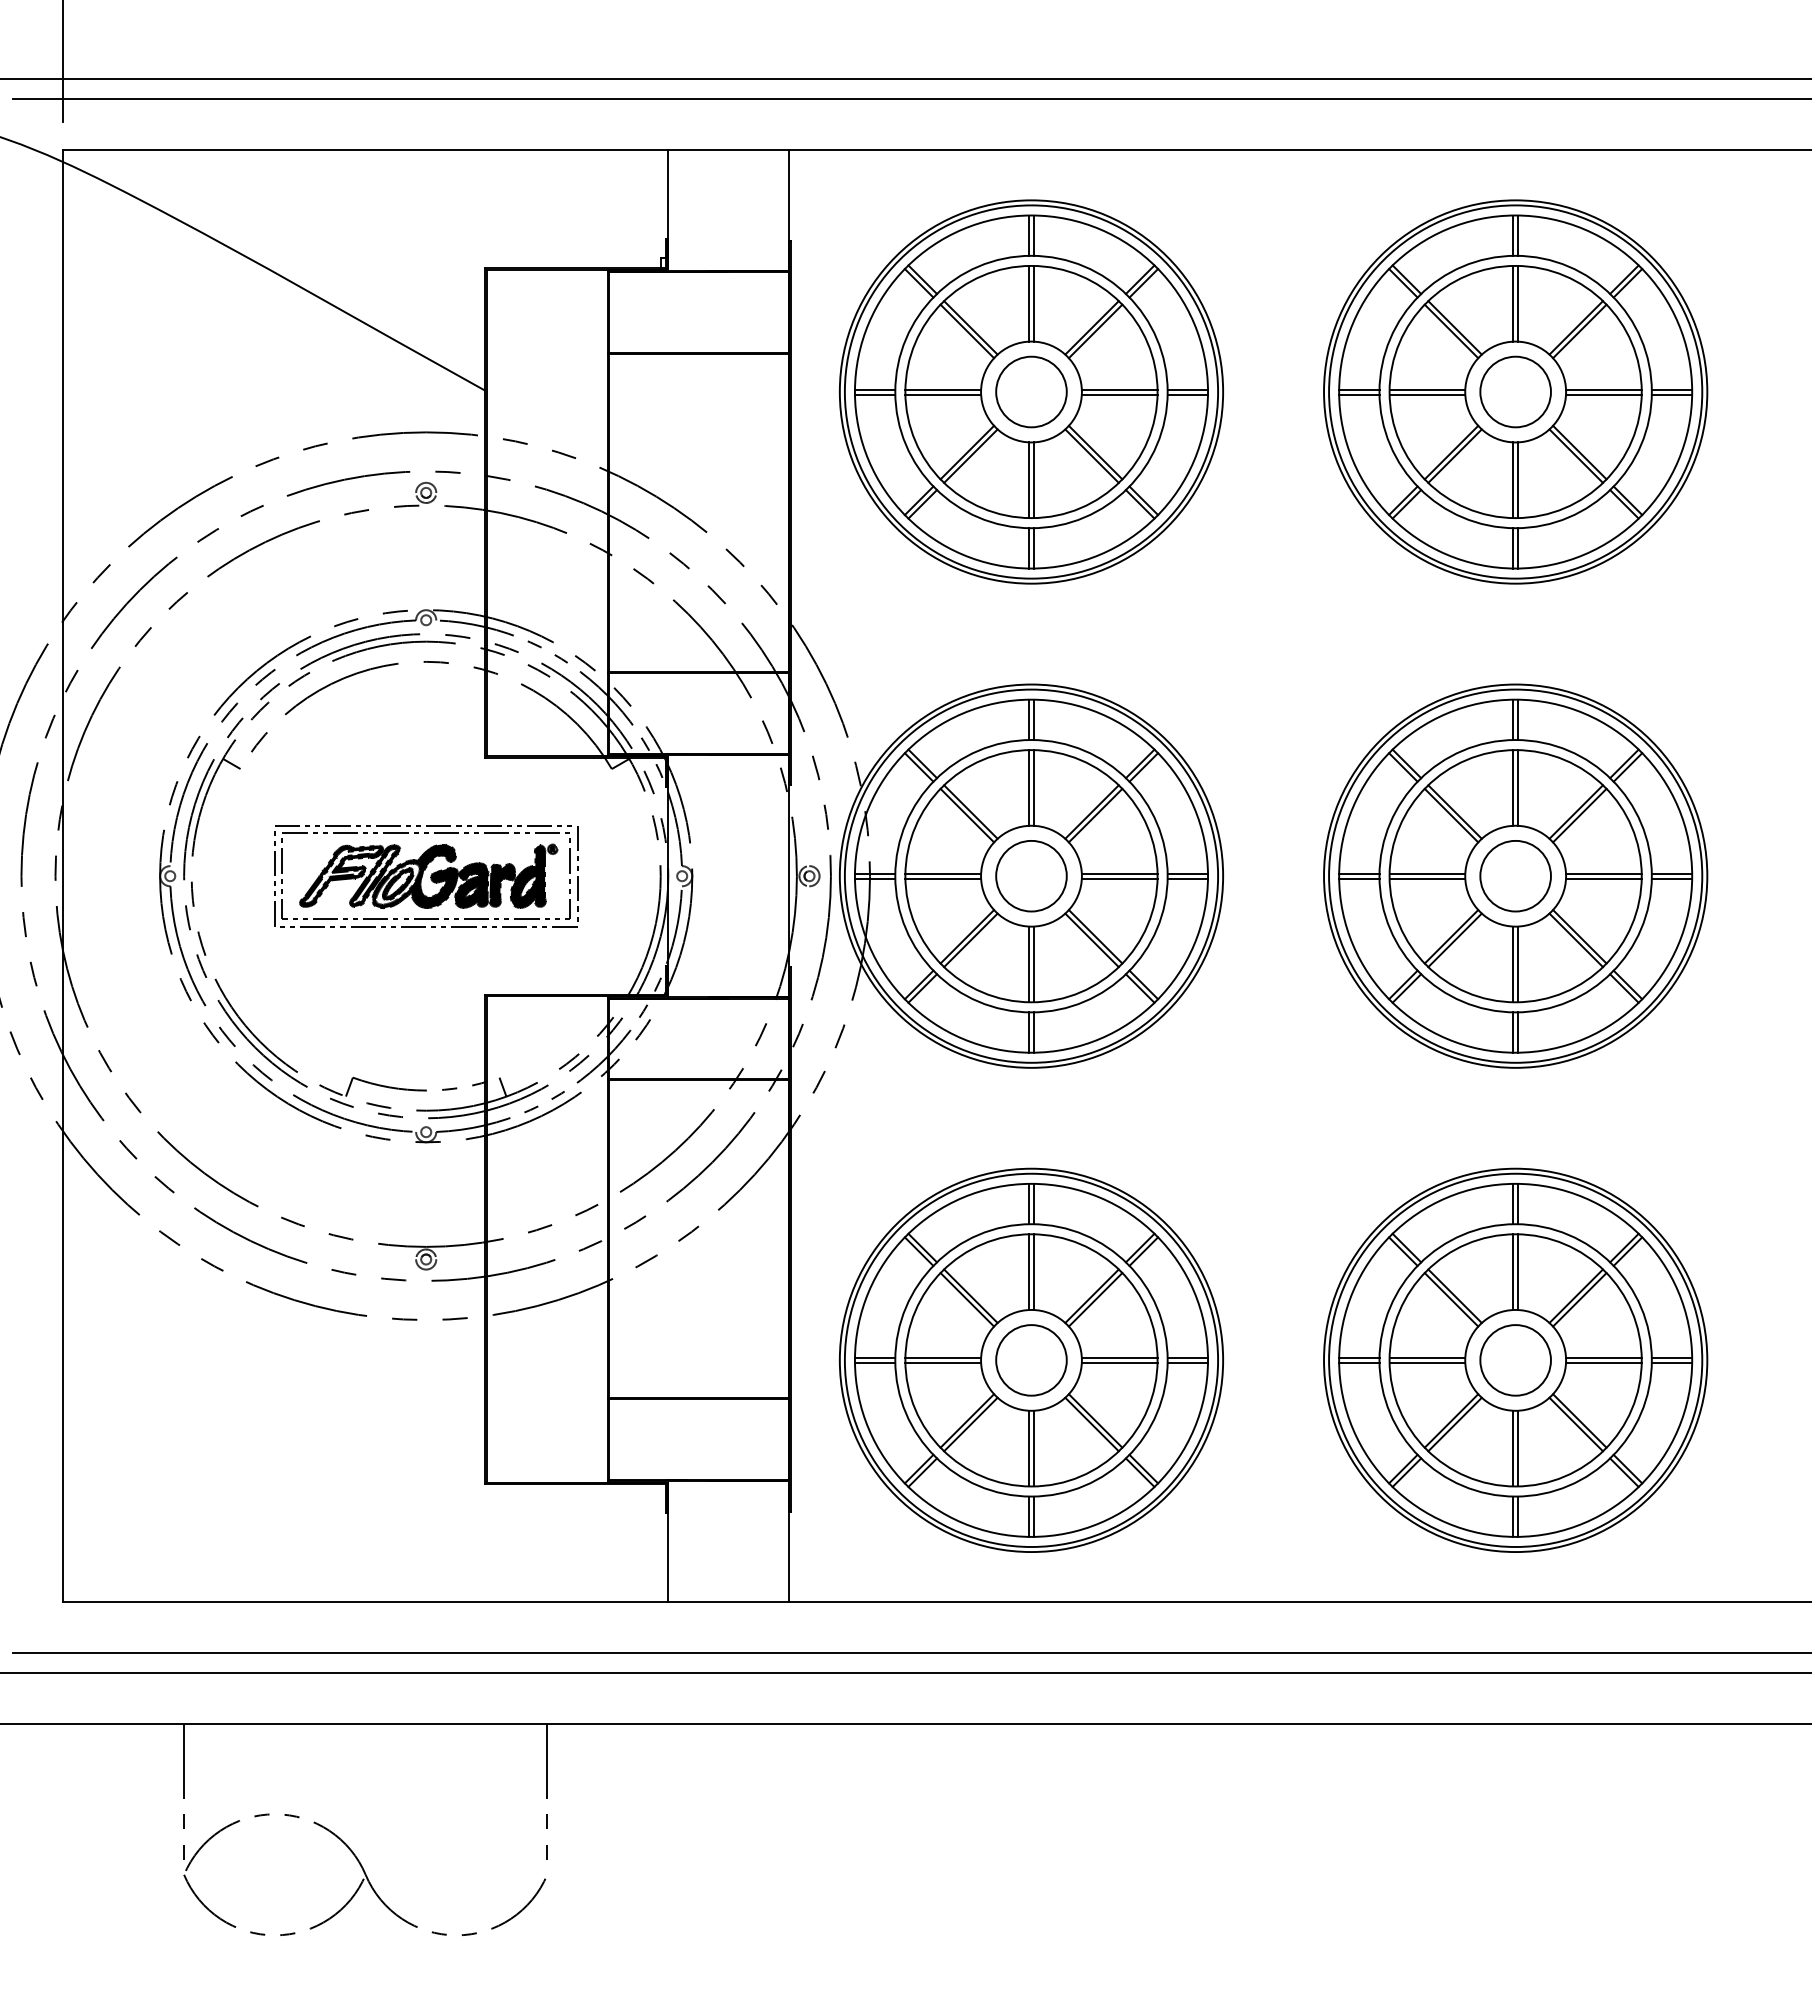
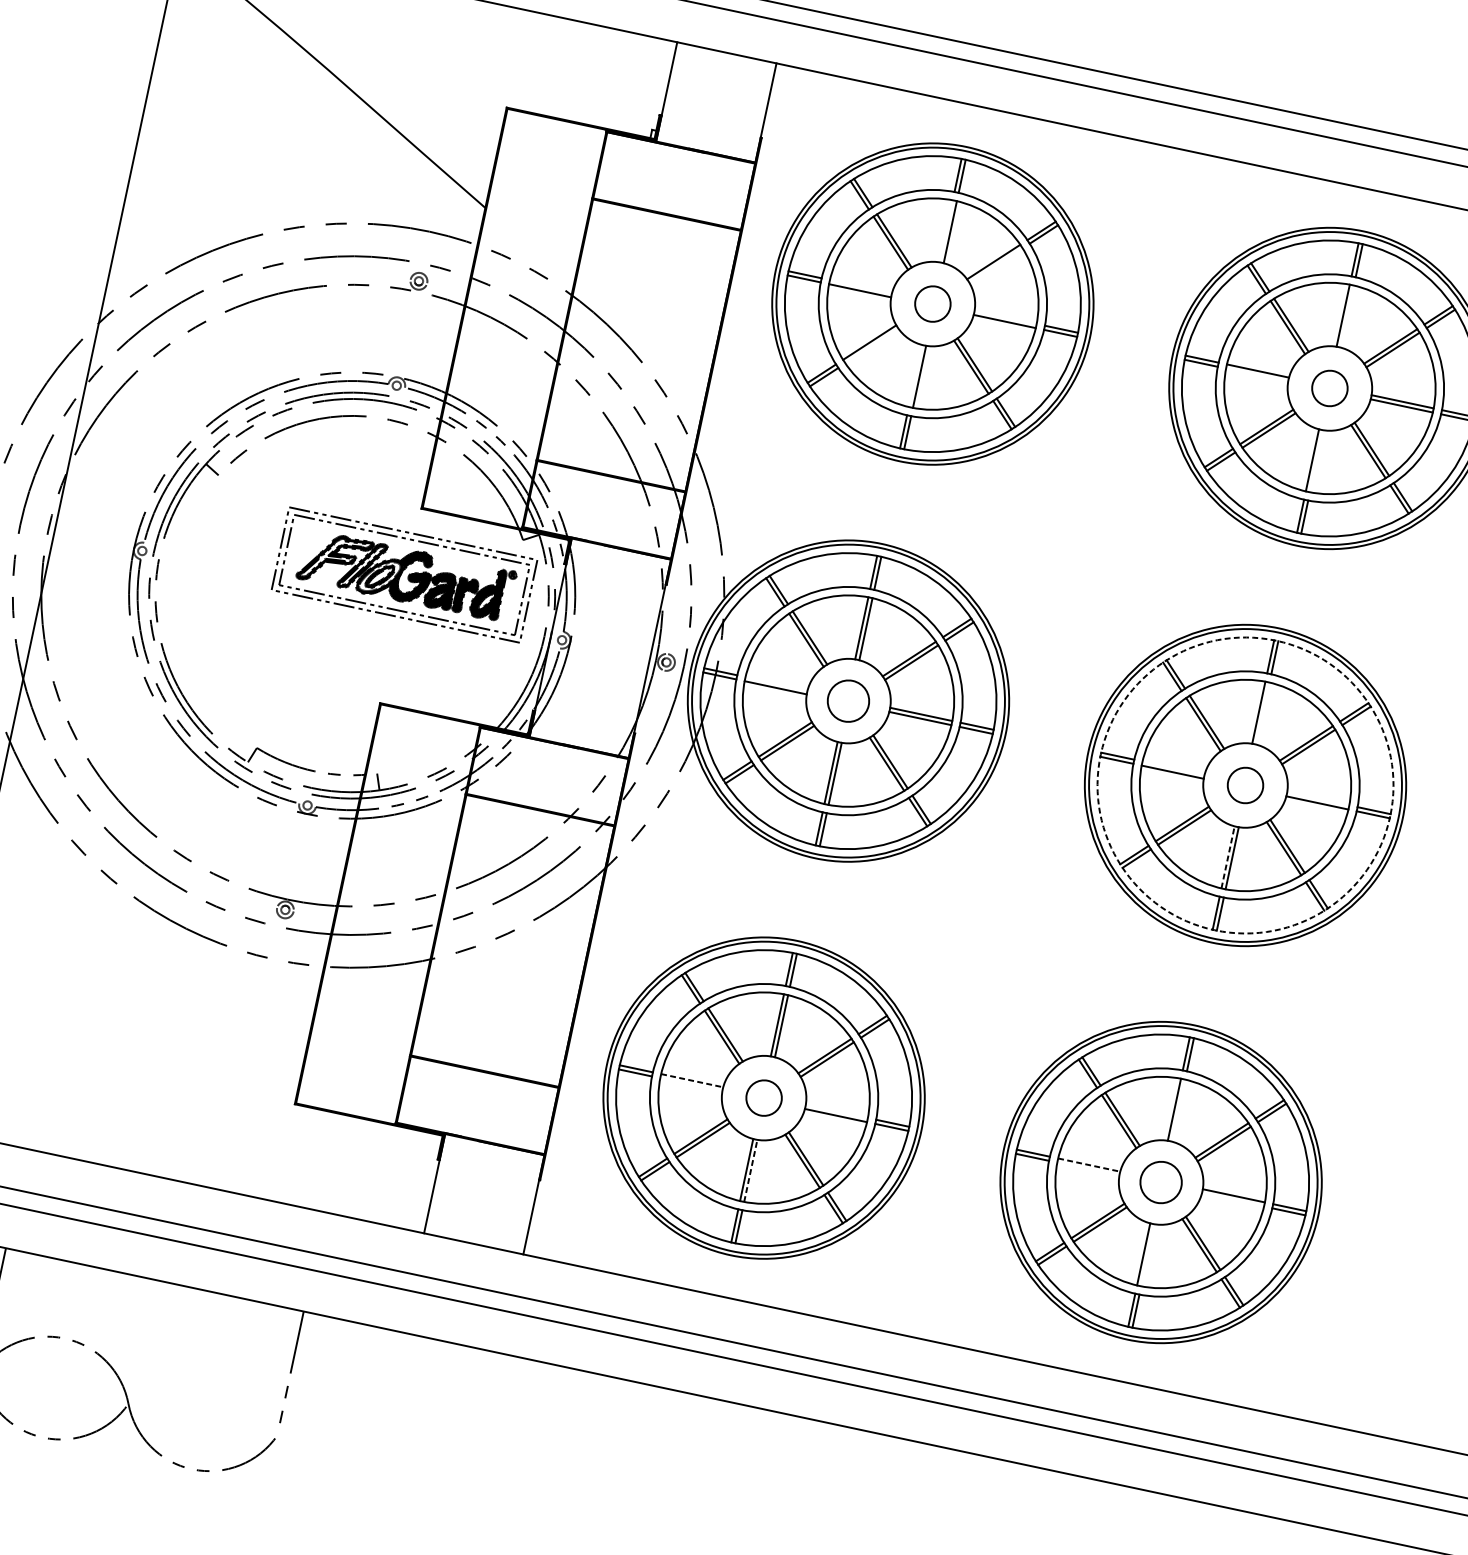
line: (1028, 303) -> (945, 230), removed
line: (1518, 303) -> (1347, 316), removed
line: (1095, 331) -> (995, 265), removed
line: (943, 389) -> (861, 286), removed
line: (1119, 389) -> (1005, 317), removed
circle: (1031, 391) -> (932, 303), size x0.6
circle: (1515, 391) -> (1329, 388), size x0.6
line: (1427, 394) -> (1257, 375), removed
line: (970, 455) -> (871, 345), removed
line: (1028, 480) -> (915, 376), removed
line: (1518, 480) -> (1316, 461), removed
line: (1518, 787) -> (1263, 713), removed
line: (943, 873) -> (776, 683), removed
line: (1427, 873) -> (1173, 767), removed
line: (1603, 873) -> (1318, 798), removed
circle: (1515, 875) -> (1245, 784), size x0.6
circle: (1515, 875) -> (1245, 784), solid -> dashed
part: (426, 876) -> (404, 575), moved
circle: (1031, 876) -> (848, 701), size x0.7
line: (1513, 964) -> (1228, 857), solid -> dashed
line: (1518, 1272) -> (1178, 1110), removed
line: (943, 1357) -> (692, 1080), solid -> dashed
line: (1119, 1357) -> (836, 1111), removed
line: (1427, 1357) -> (1089, 1164), solid -> dashed
circle: (1031, 1360) -> (764, 1098), size x0.6
circle: (1515, 1360) -> (1160, 1182), size x0.7
line: (943, 1362) -> (691, 1084), removed
line: (1427, 1362) -> (1088, 1168), removed
line: (1603, 1362) -> (1232, 1199), removed
line: (1034, 1448) -> (751, 1170), solid -> dashed
line: (1518, 1448) -> (1148, 1255), removed

